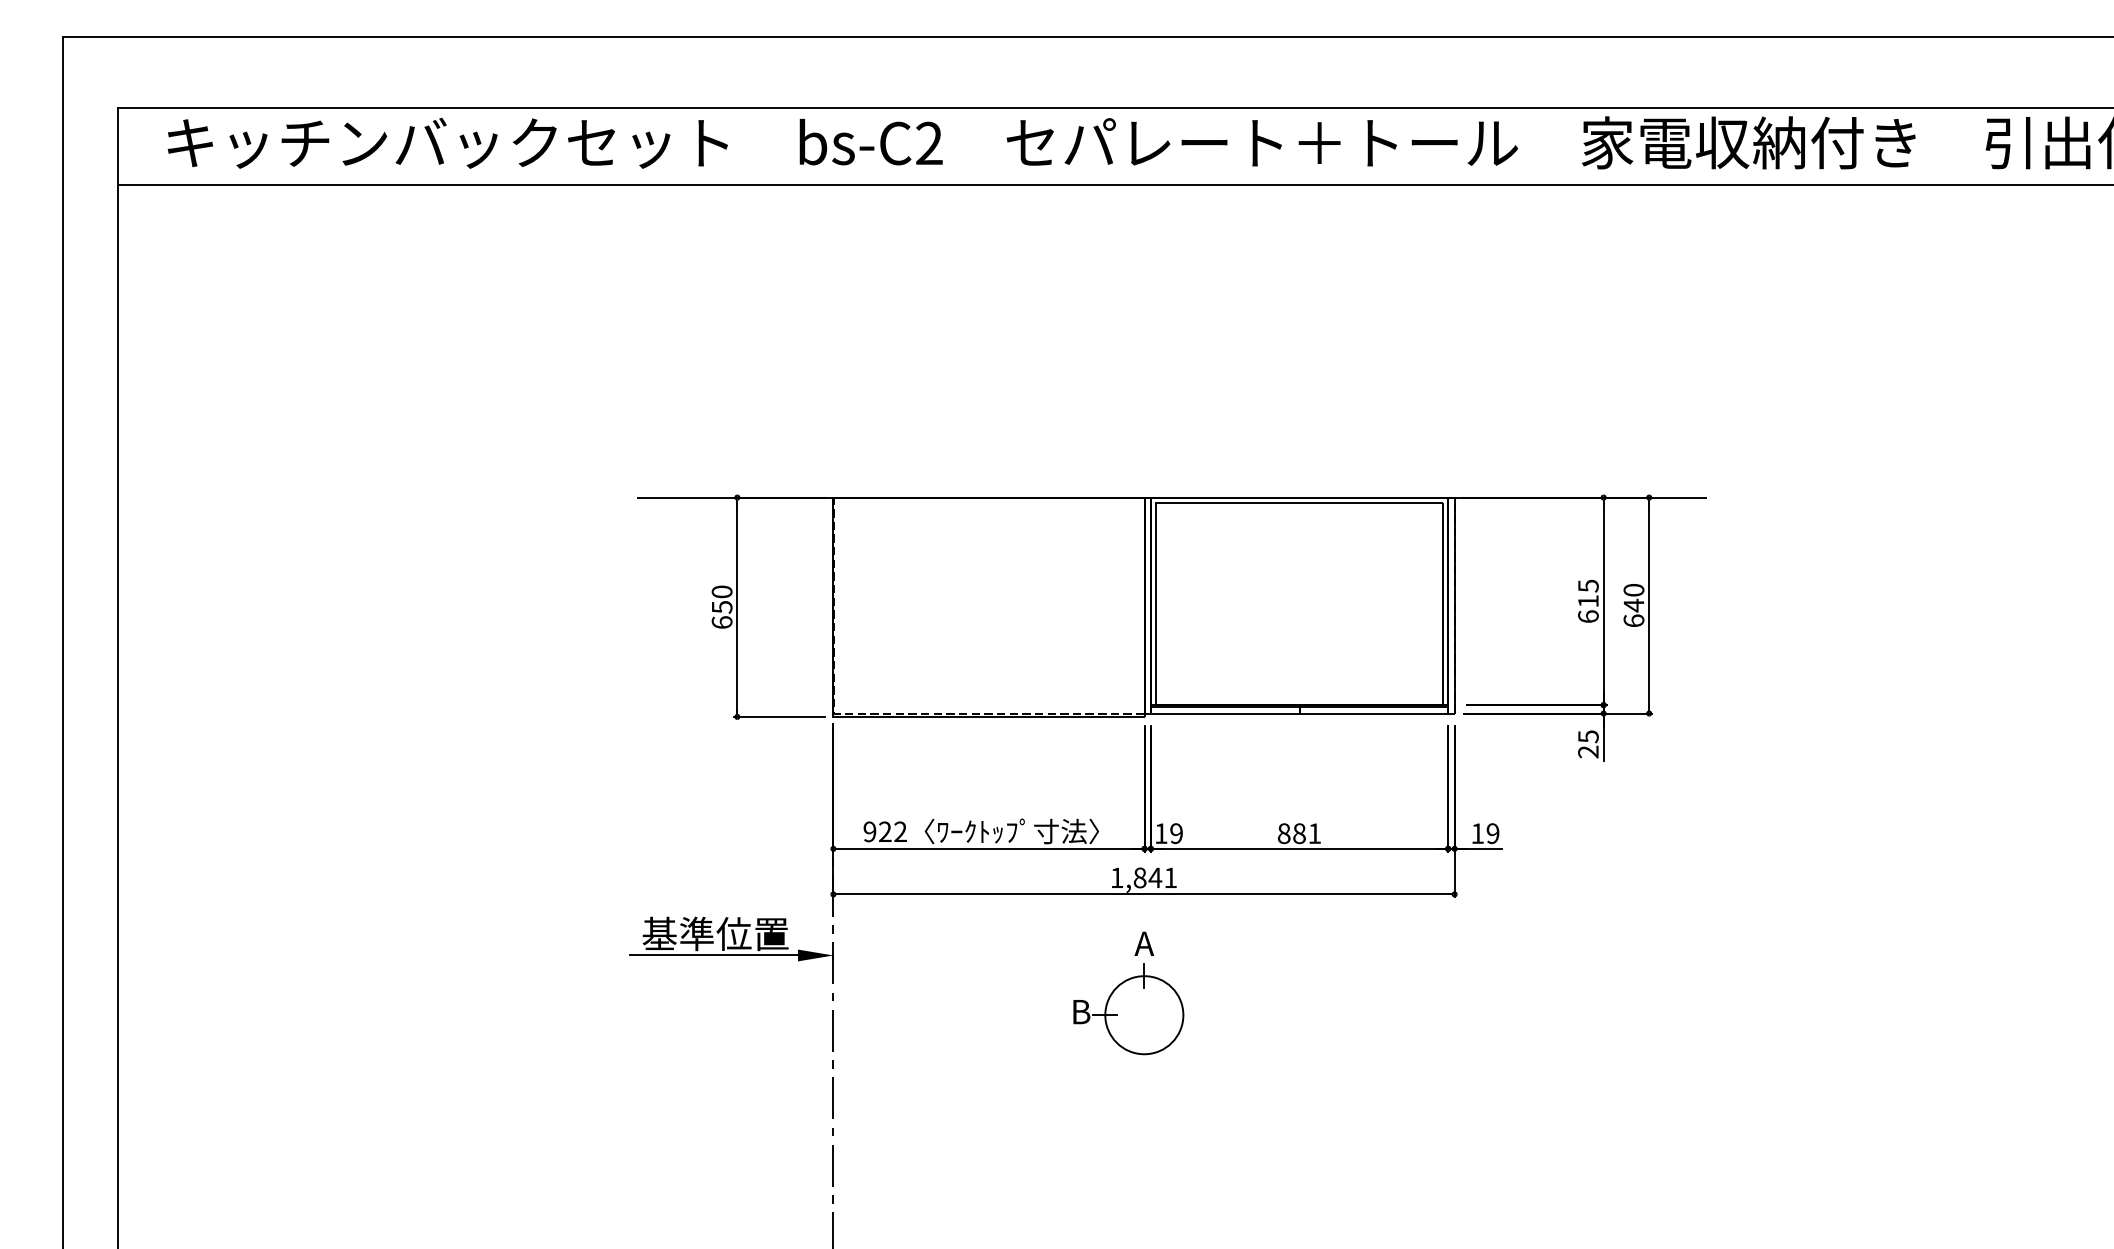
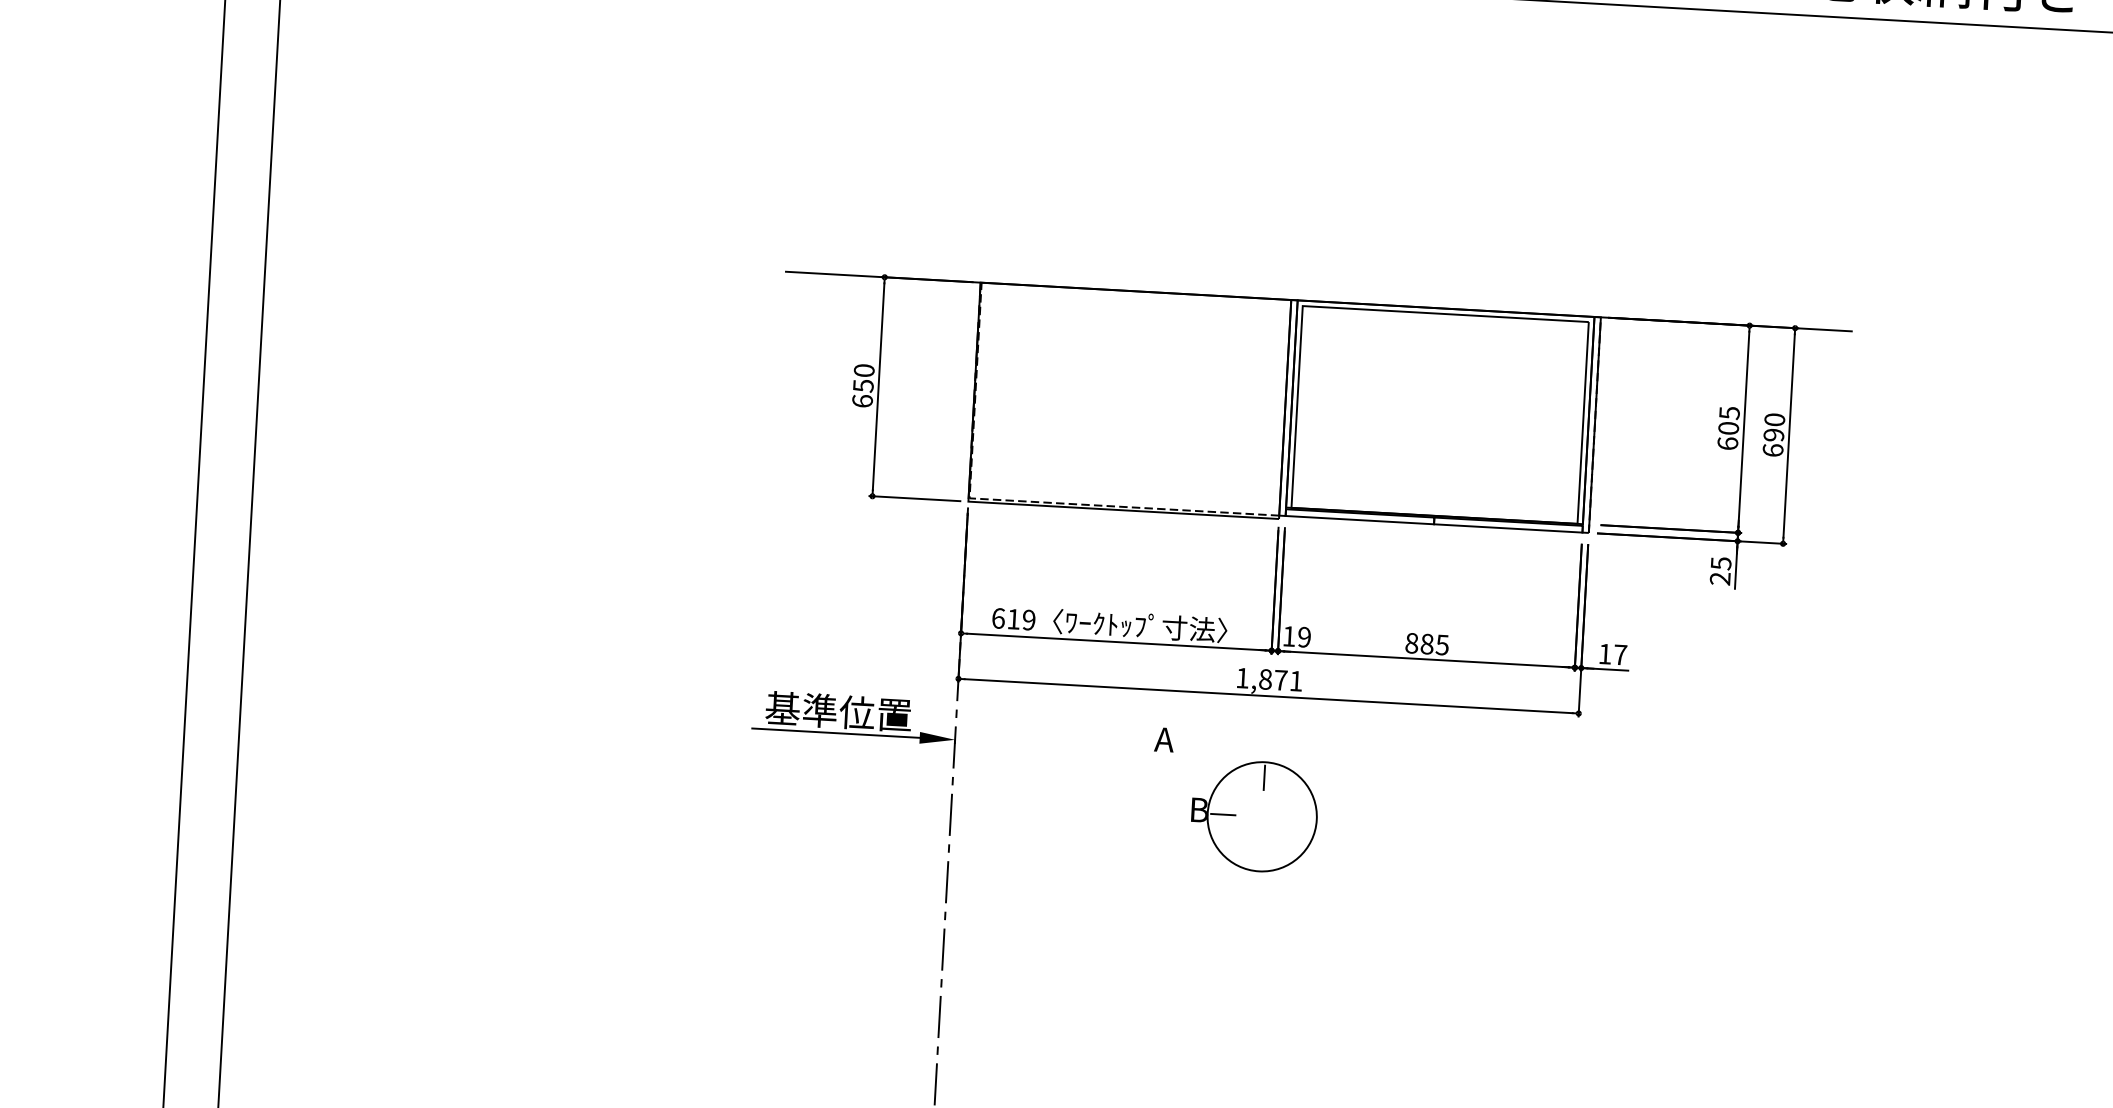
text: (1588, 601) -> (1728, 428), 615 -> 605
text: (1633, 605) -> (1773, 435), 640 -> 690
text: (884, 831) -> (1013, 618), 922 -> 619
text: (1314, 833) -> (1442, 644), 881 -> 885
text: (1492, 833) -> (1619, 654), 19 -> 17
text: (1155, 877) -> (1281, 679), 1,841 -> 1,871
text: (1144, 943) -> (1164, 739), moved
circle: (1144, 1015) -> (1262, 817), size x1.4

